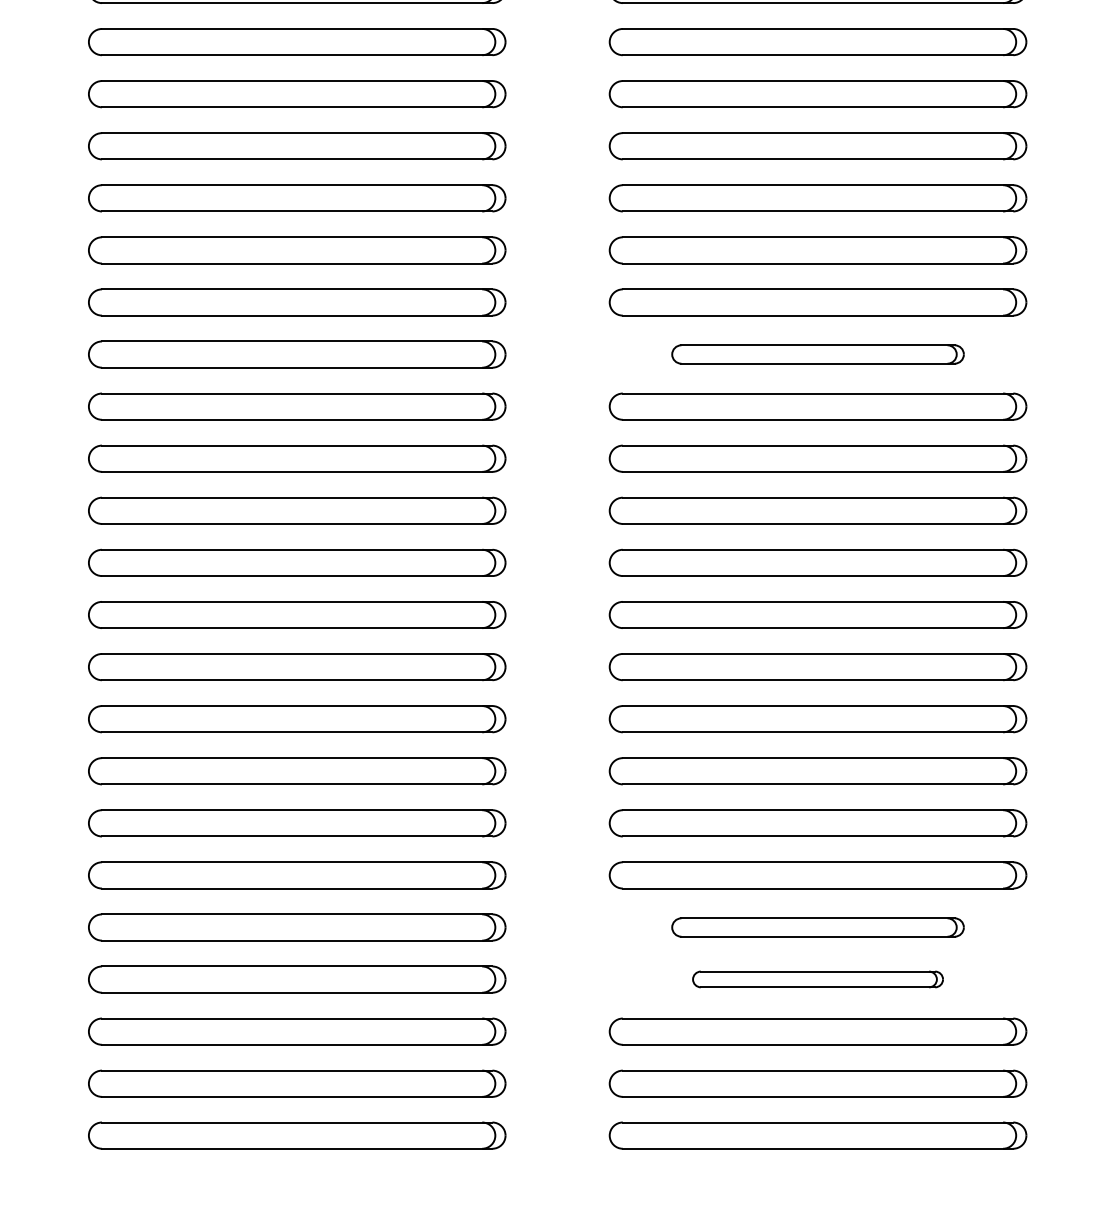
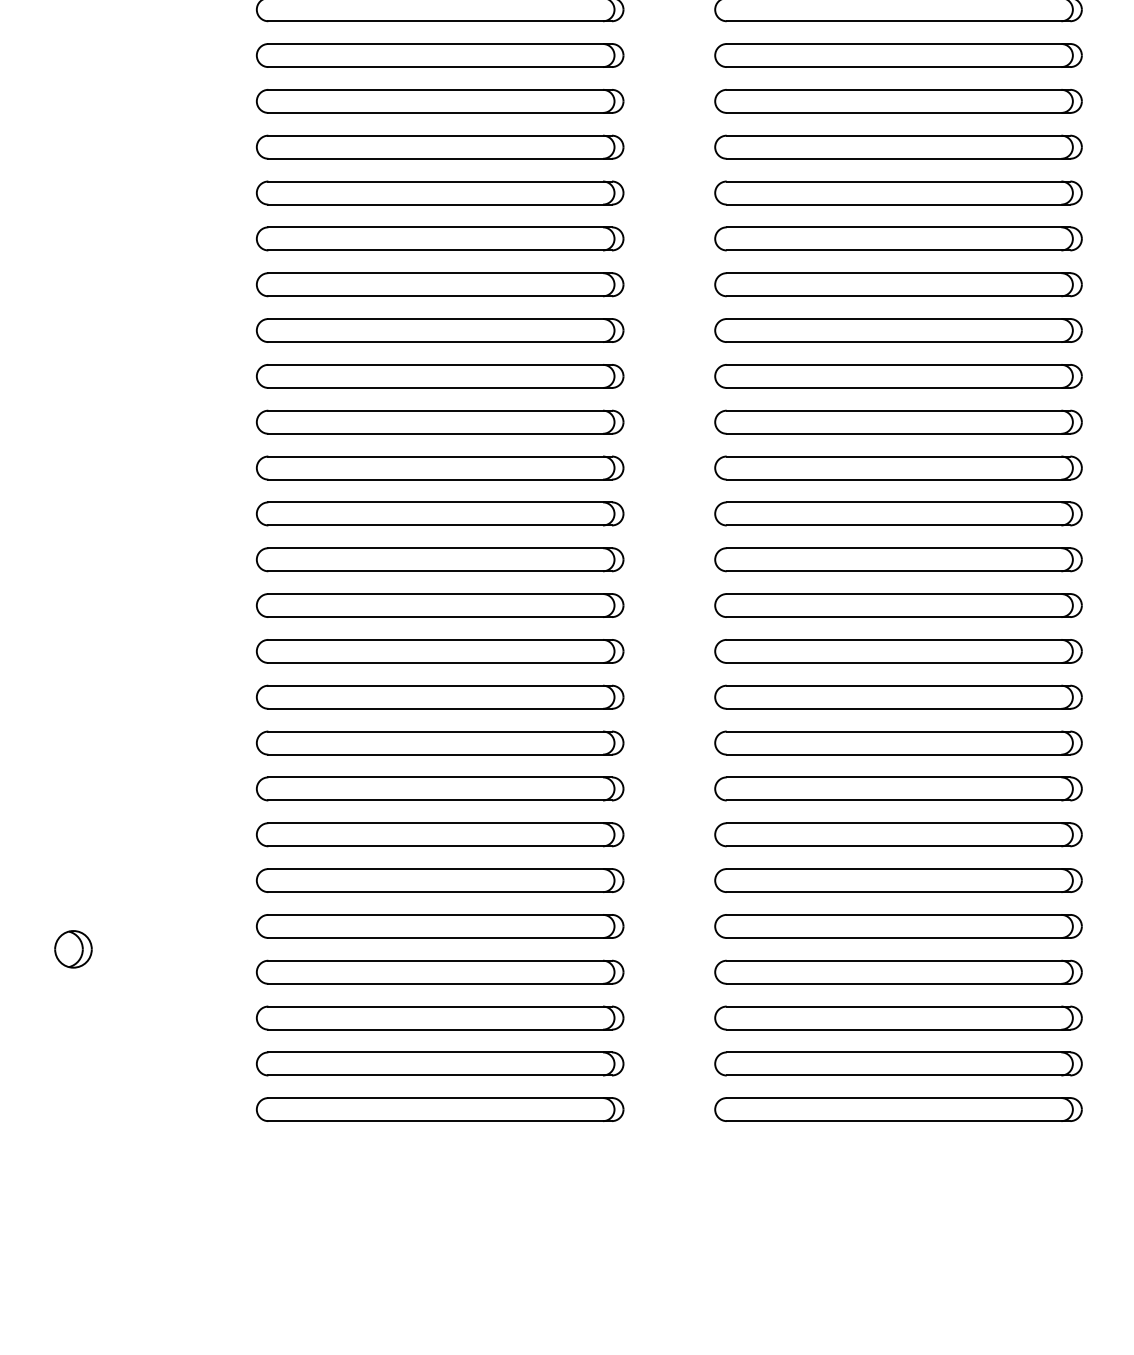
part: (818, 353) -> (898, 421), size x1.43
part: (818, 927) -> (898, 926), size x1.43
part: (818, 978) -> (898, 971), size x1.67

